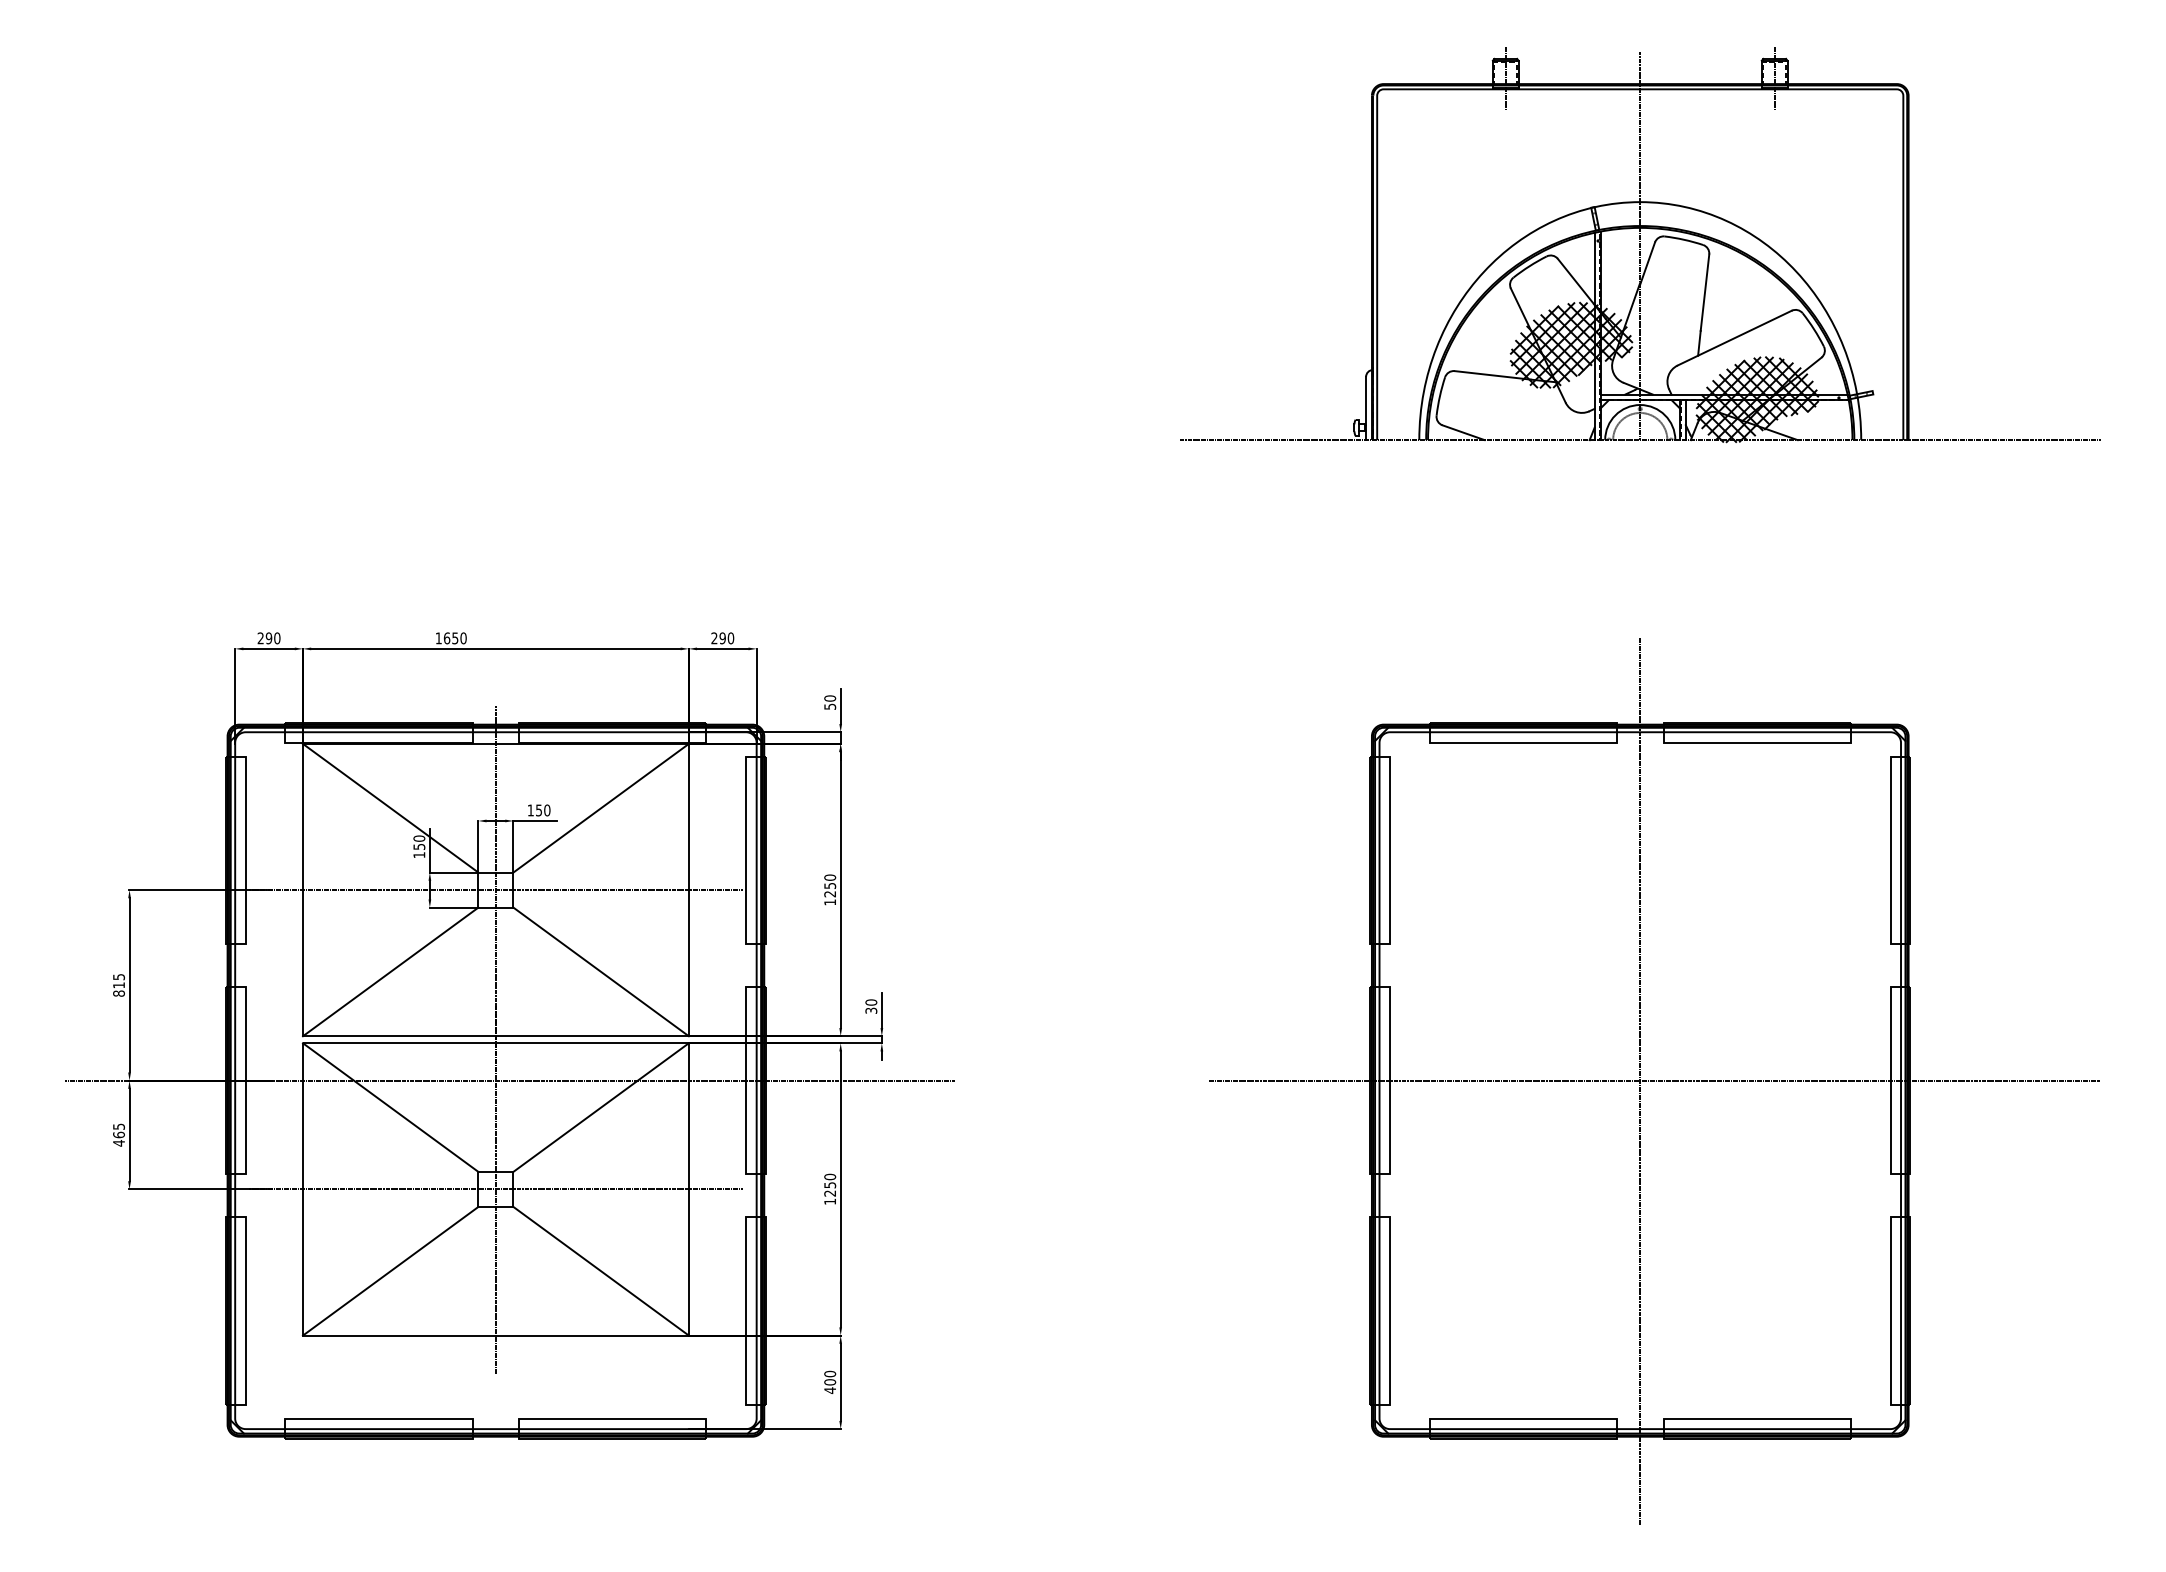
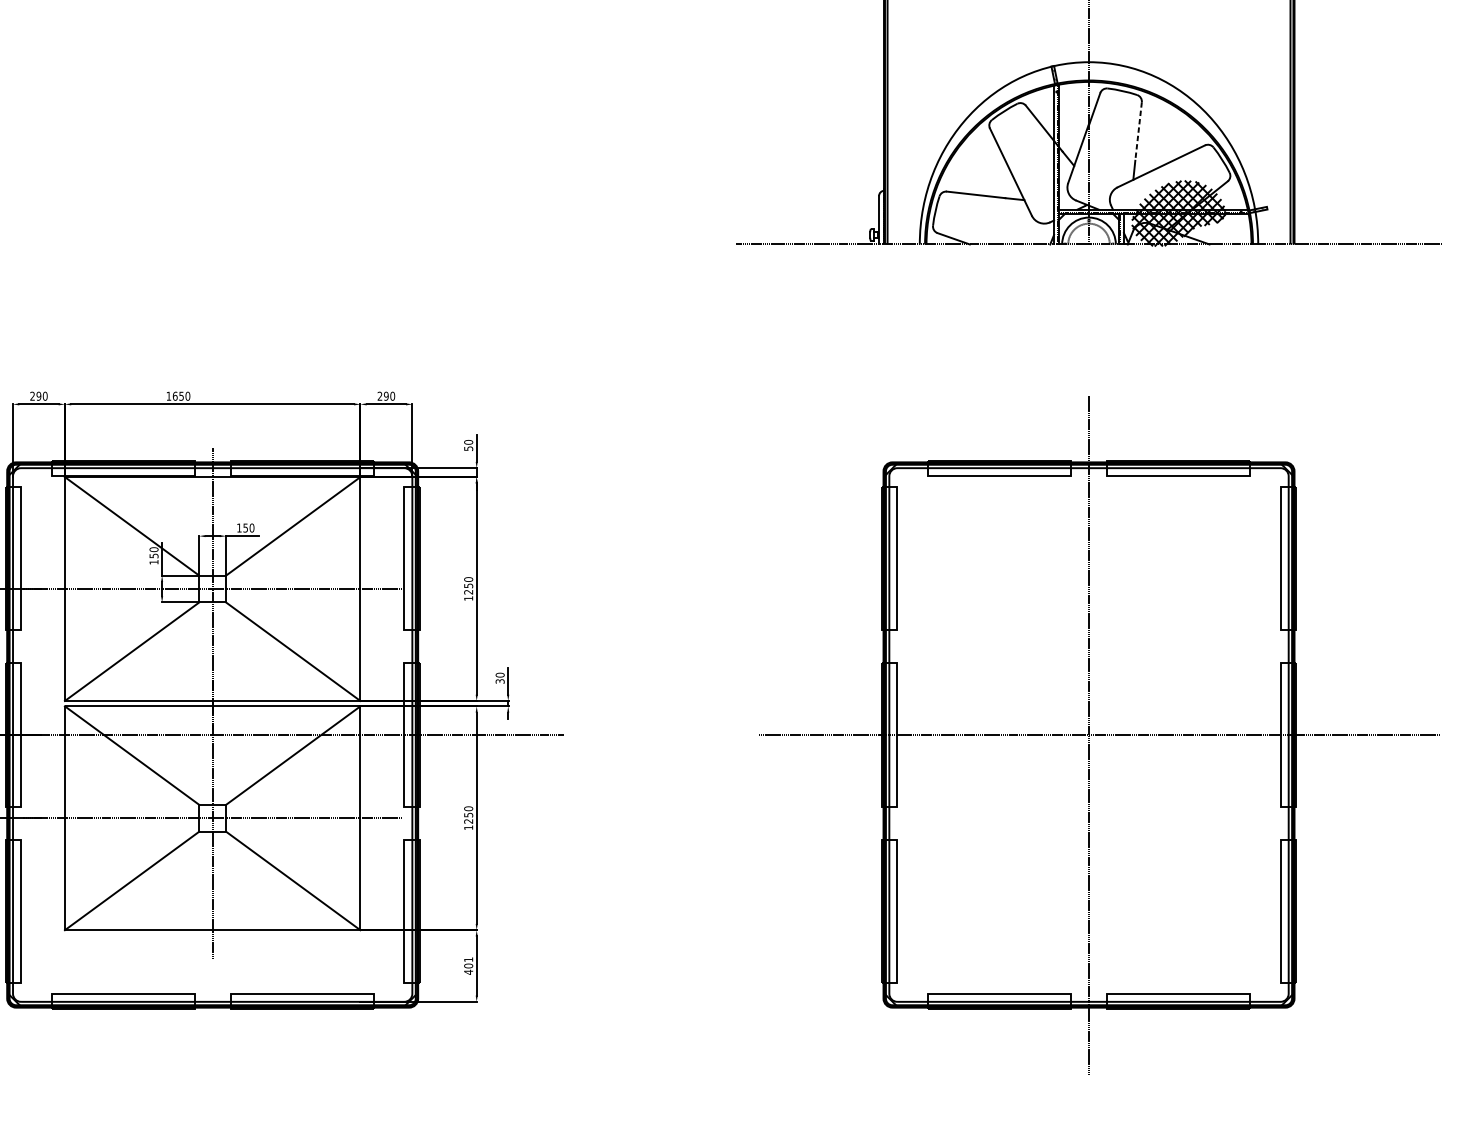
line: (1704, 293) -> (1138, 132), solid -> dashed
hatch: (1571, 345) -> (1036, 172), removed
text: (830, 1373) -> (468, 959), 400 -> 401

